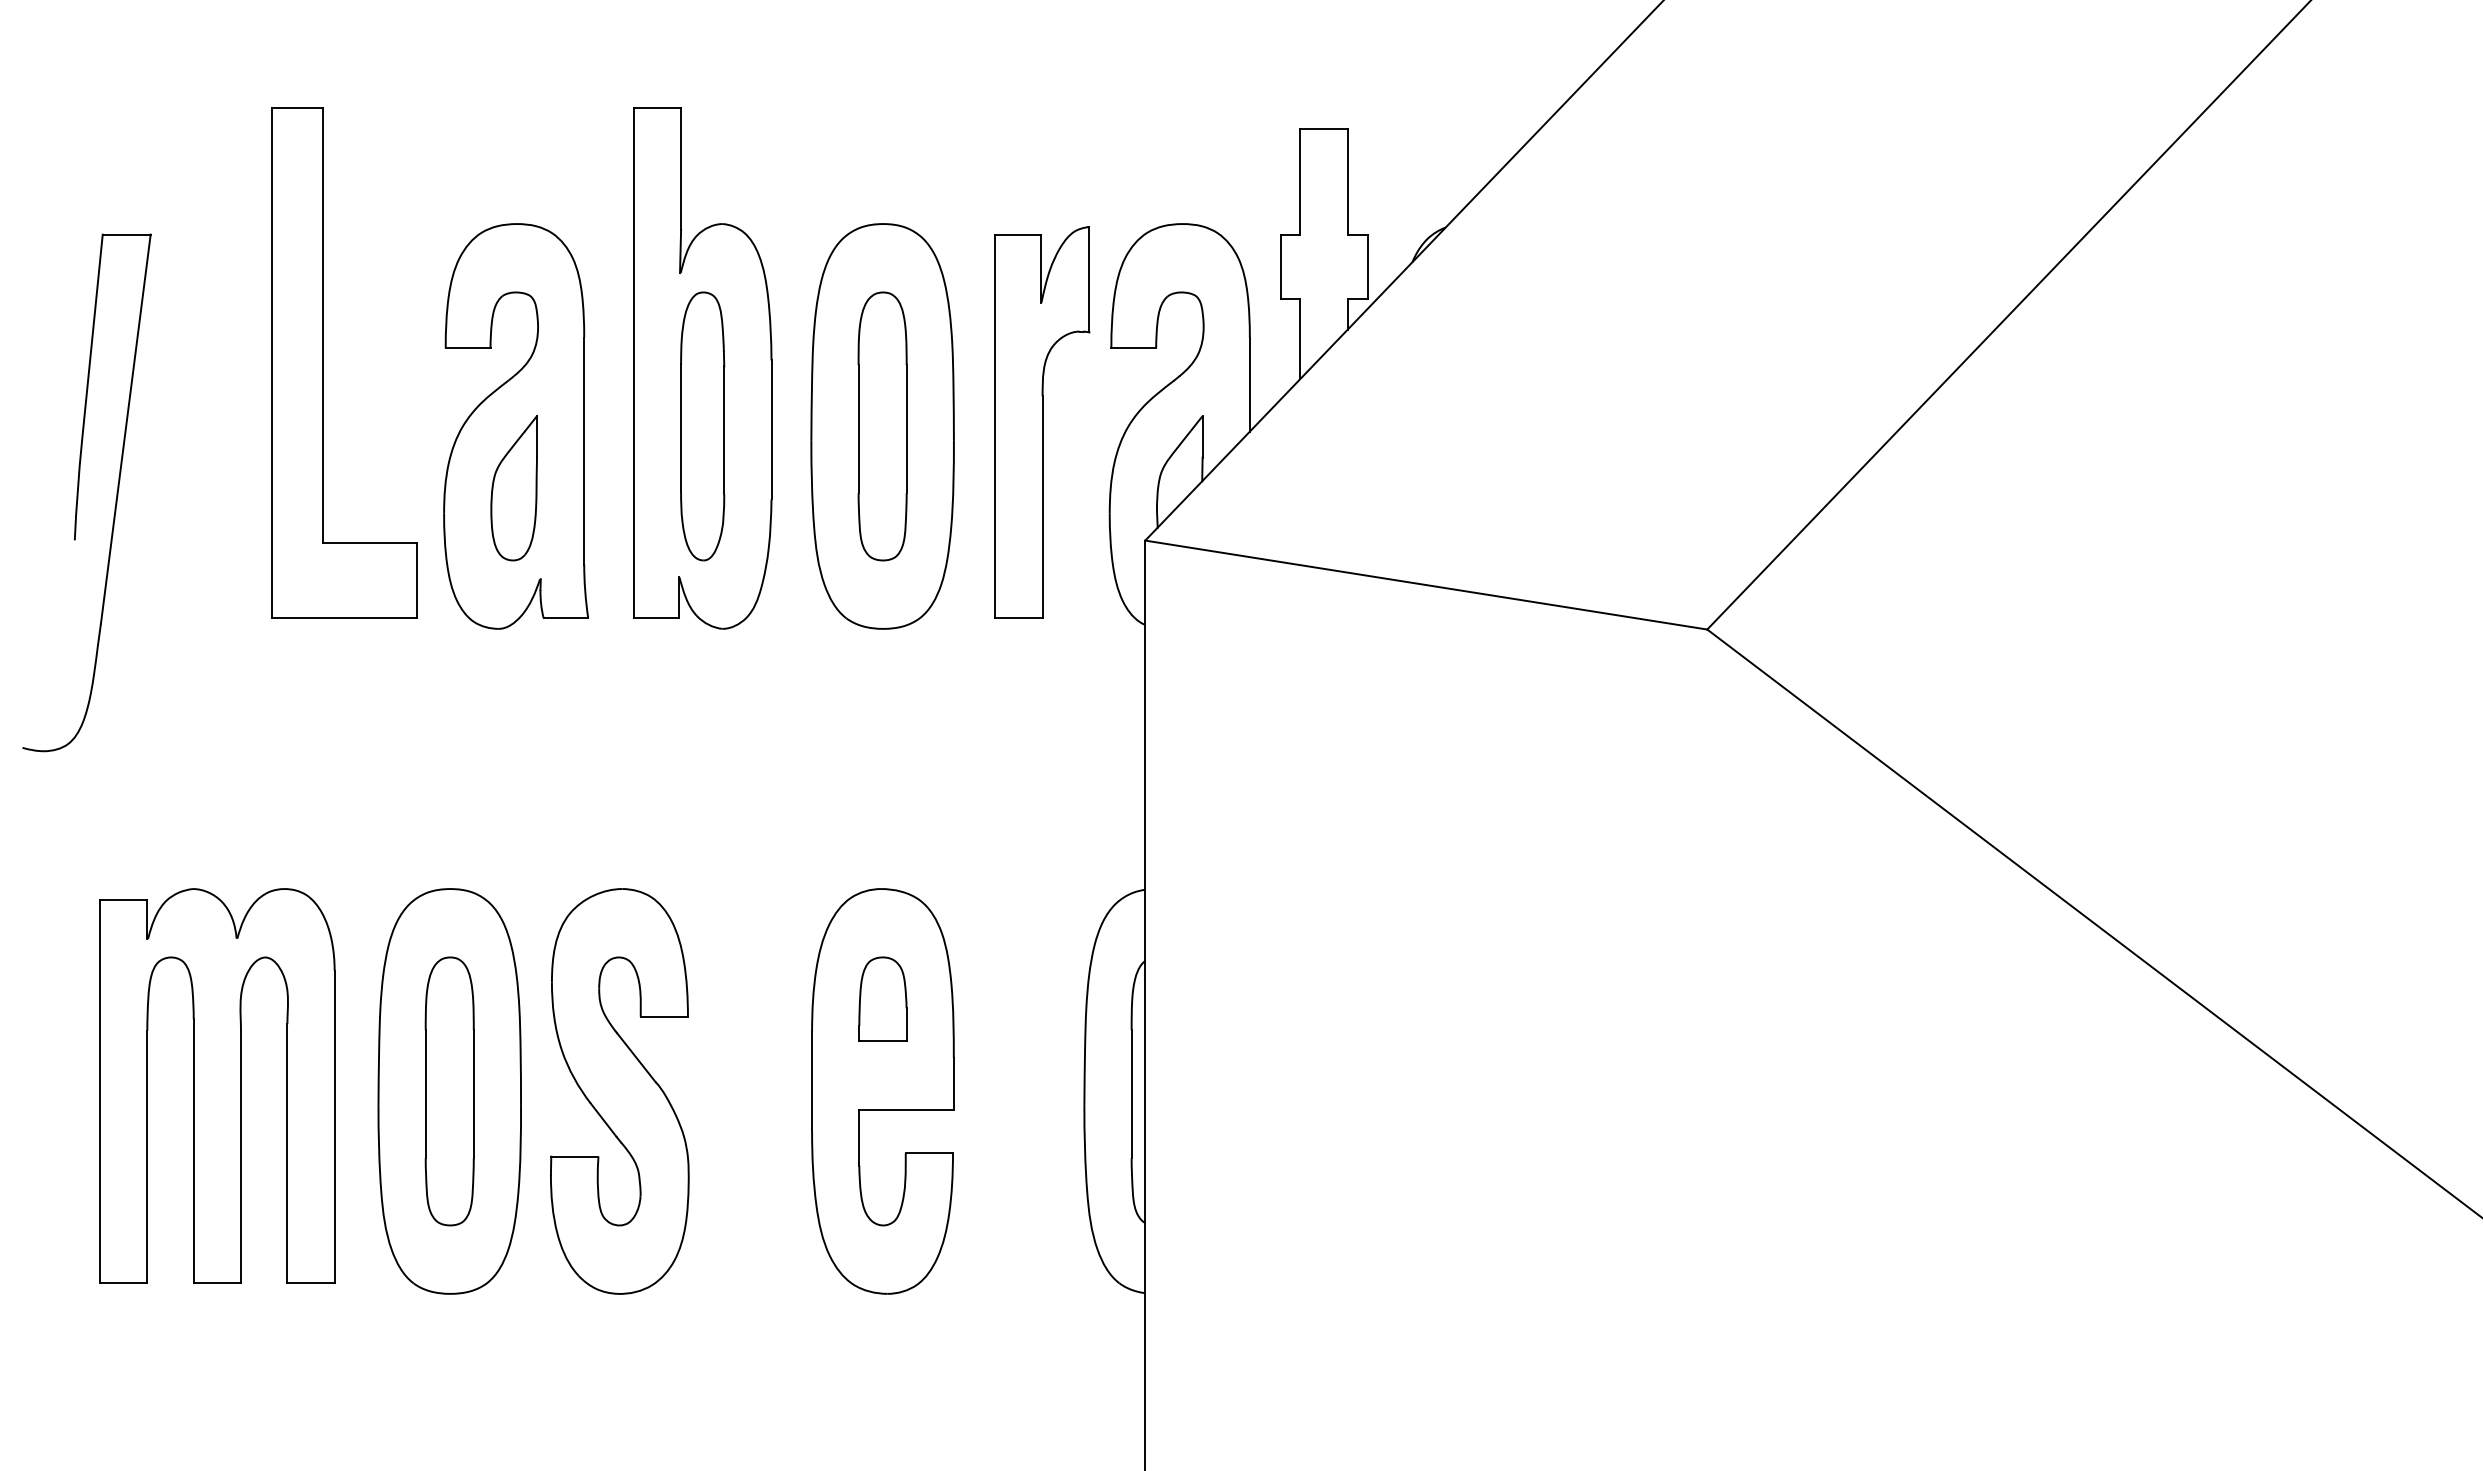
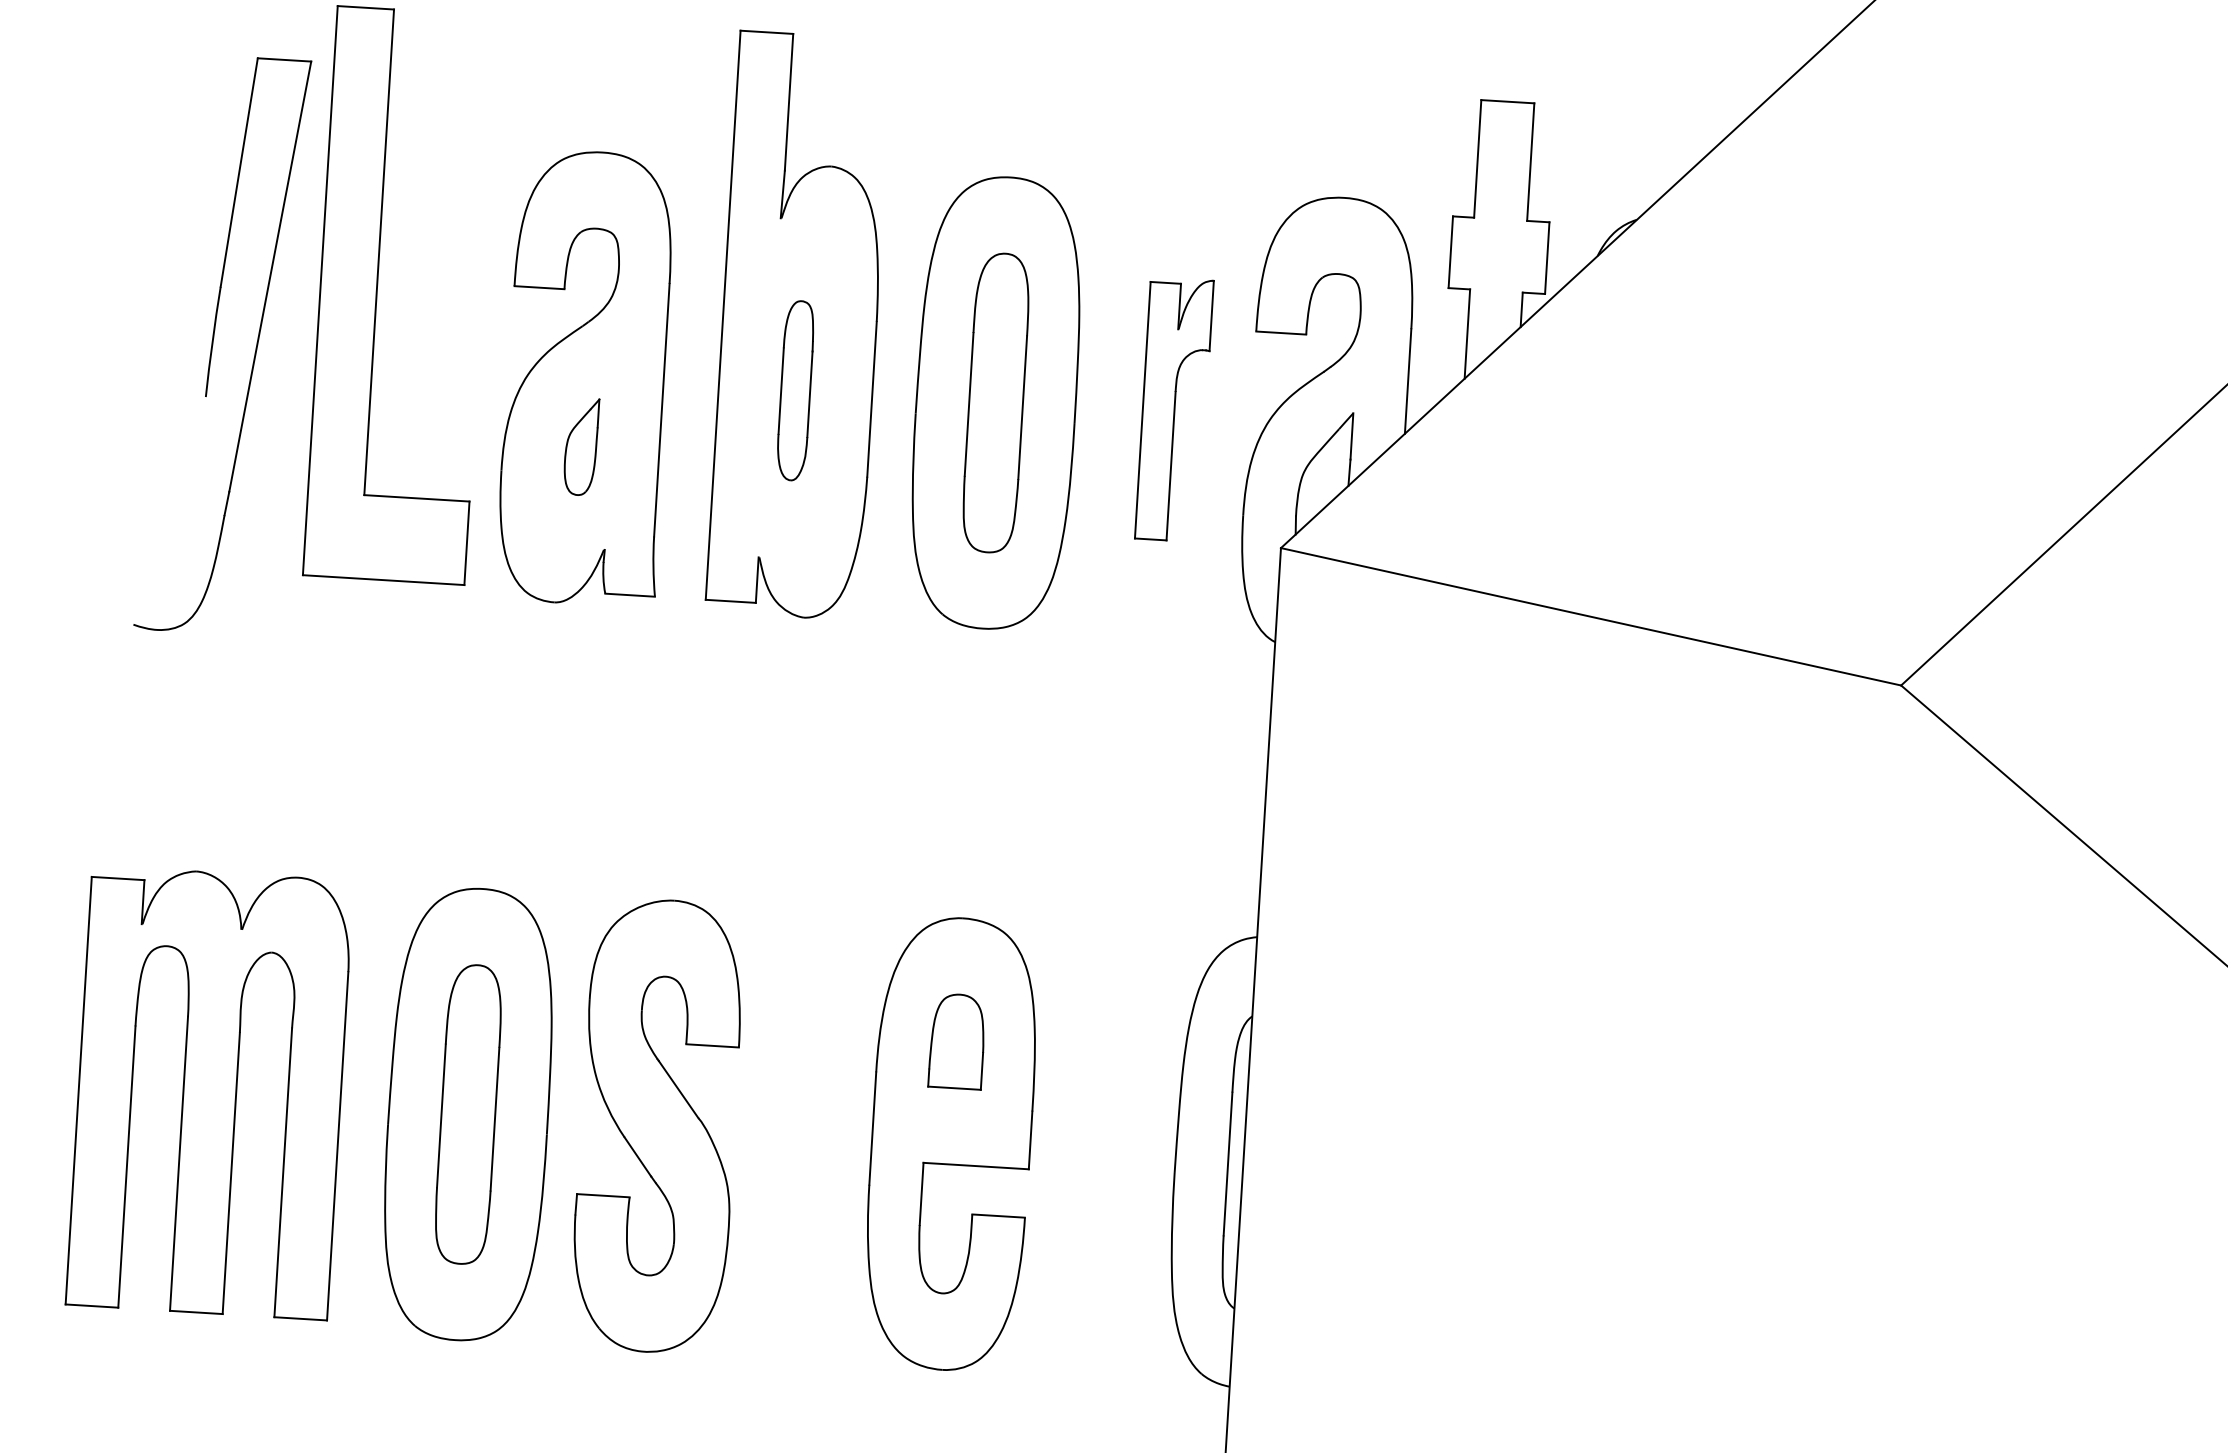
part: (1042, 422) -> (1174, 409), size x0.6
part: (702, 426) -> (795, 390), size x0.6
part: (513, 488) -> (580, 446), size x0.6
part: (78, 492) -> (213, 343), moved

